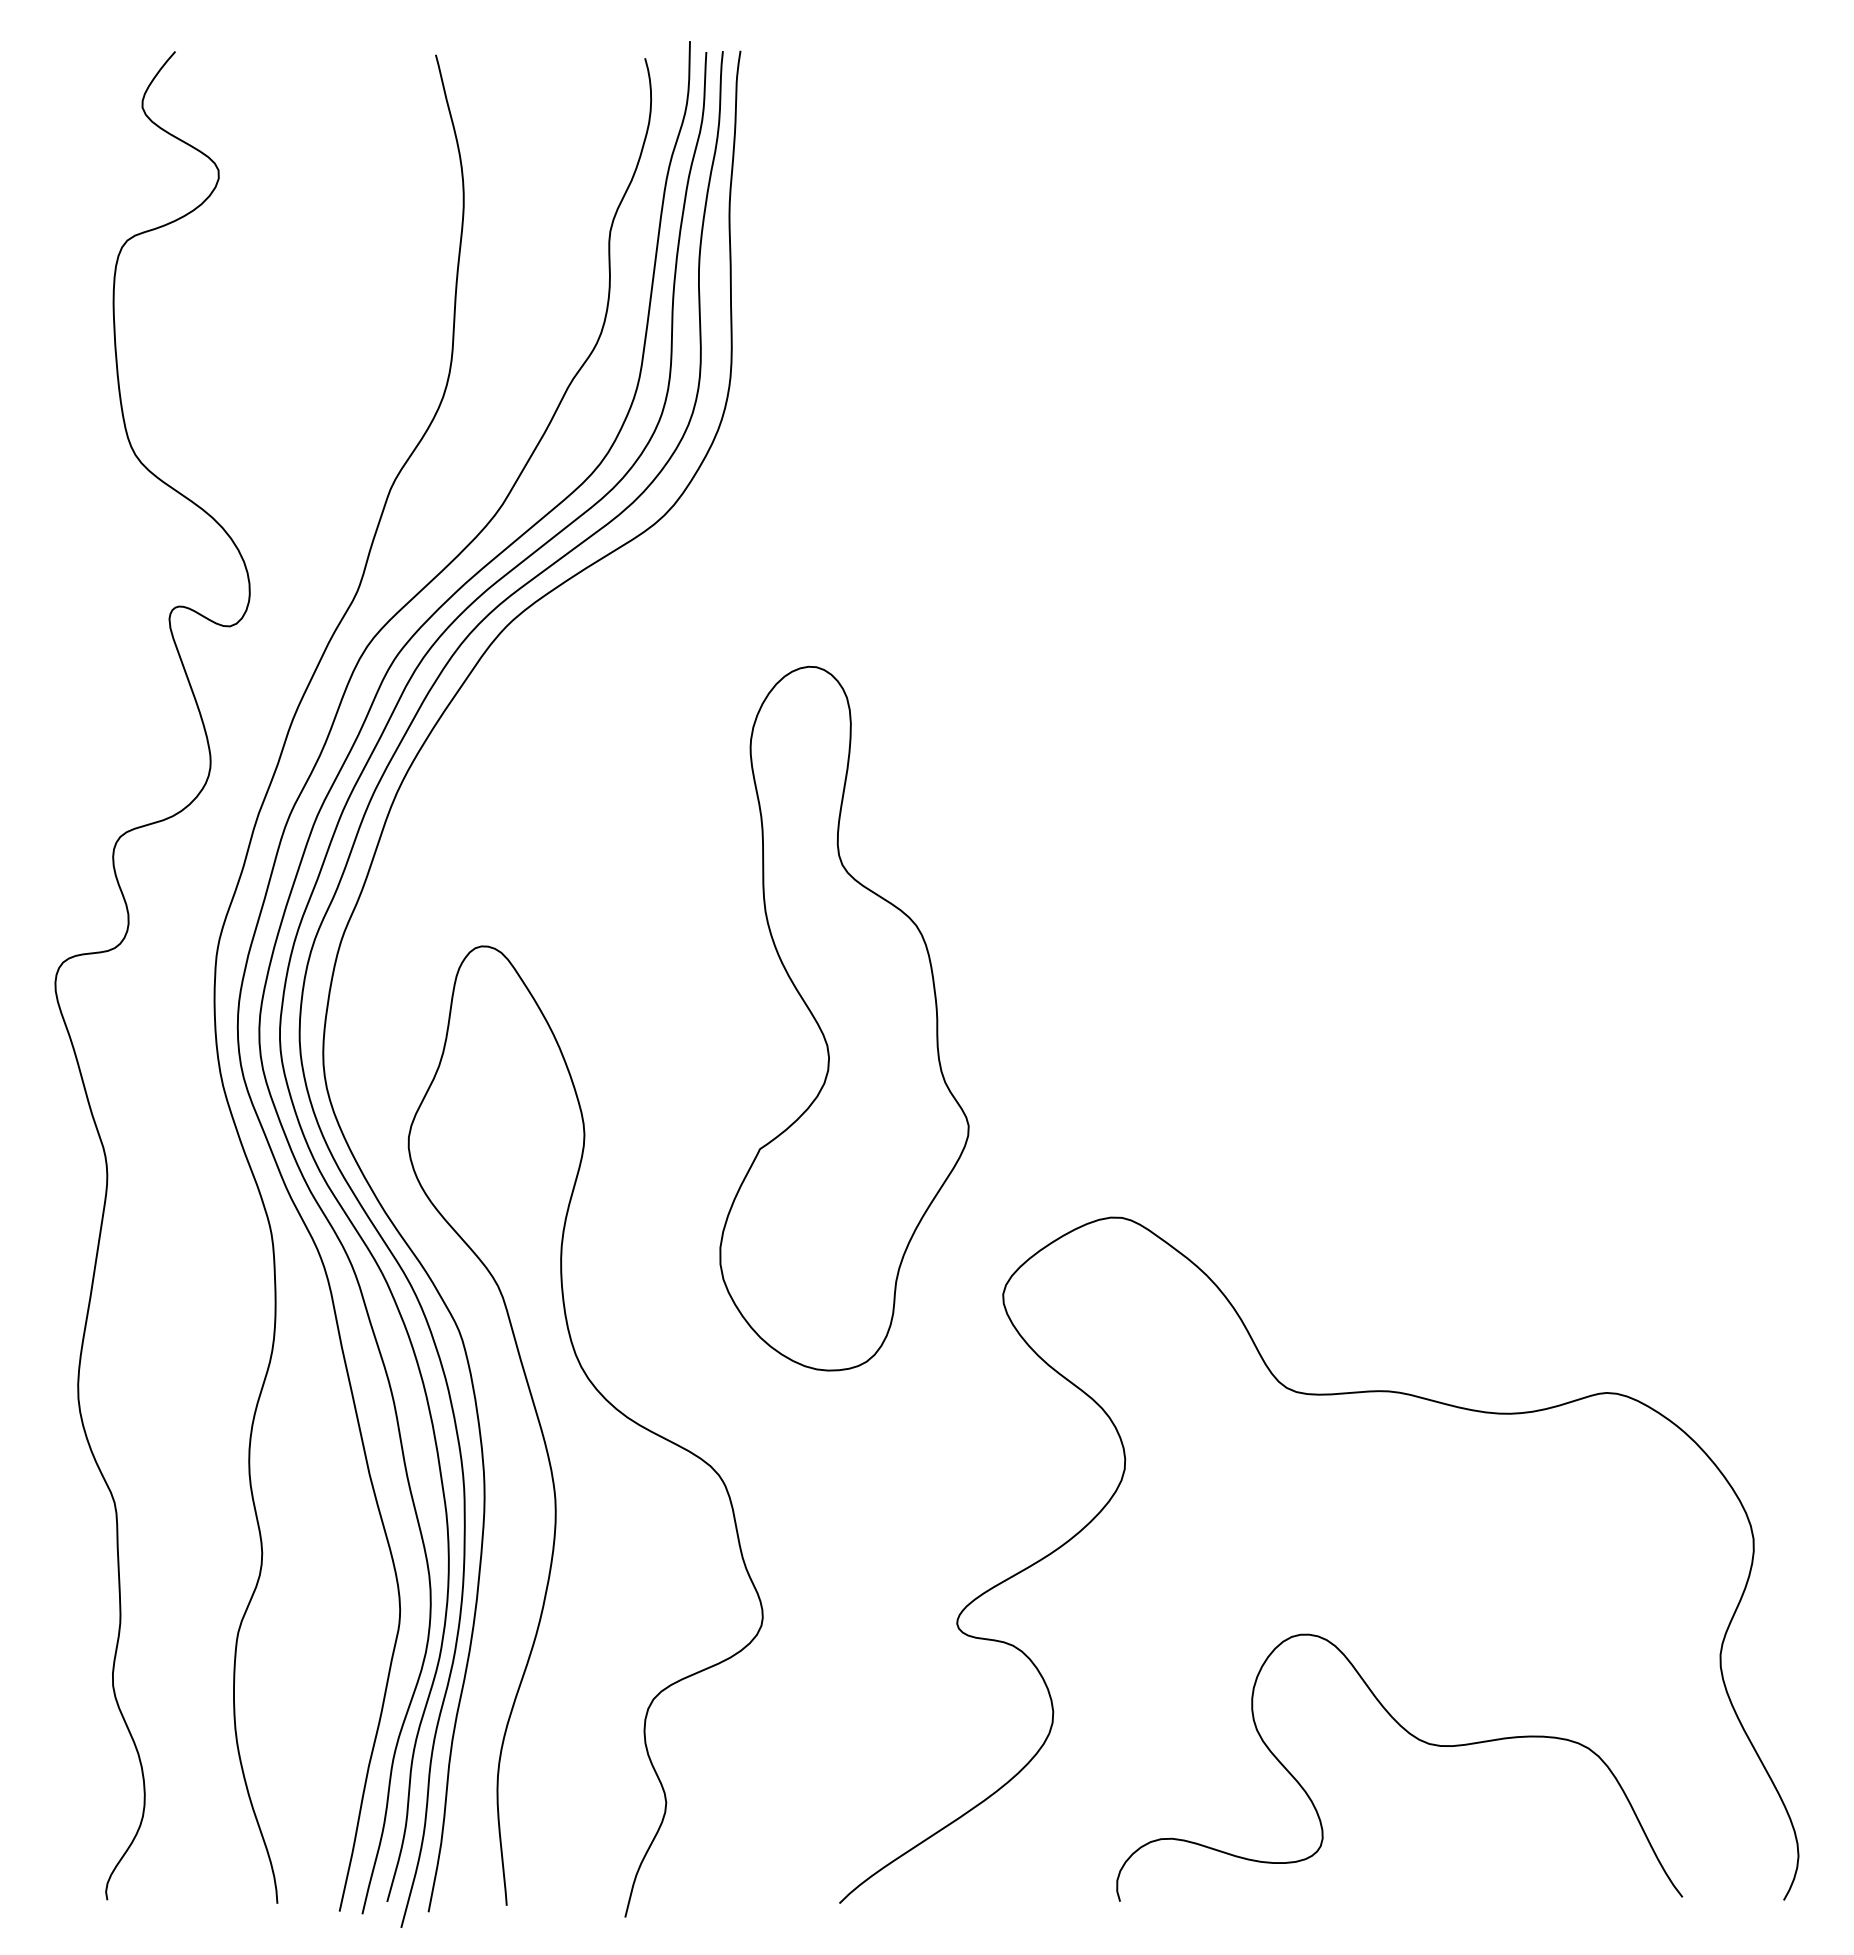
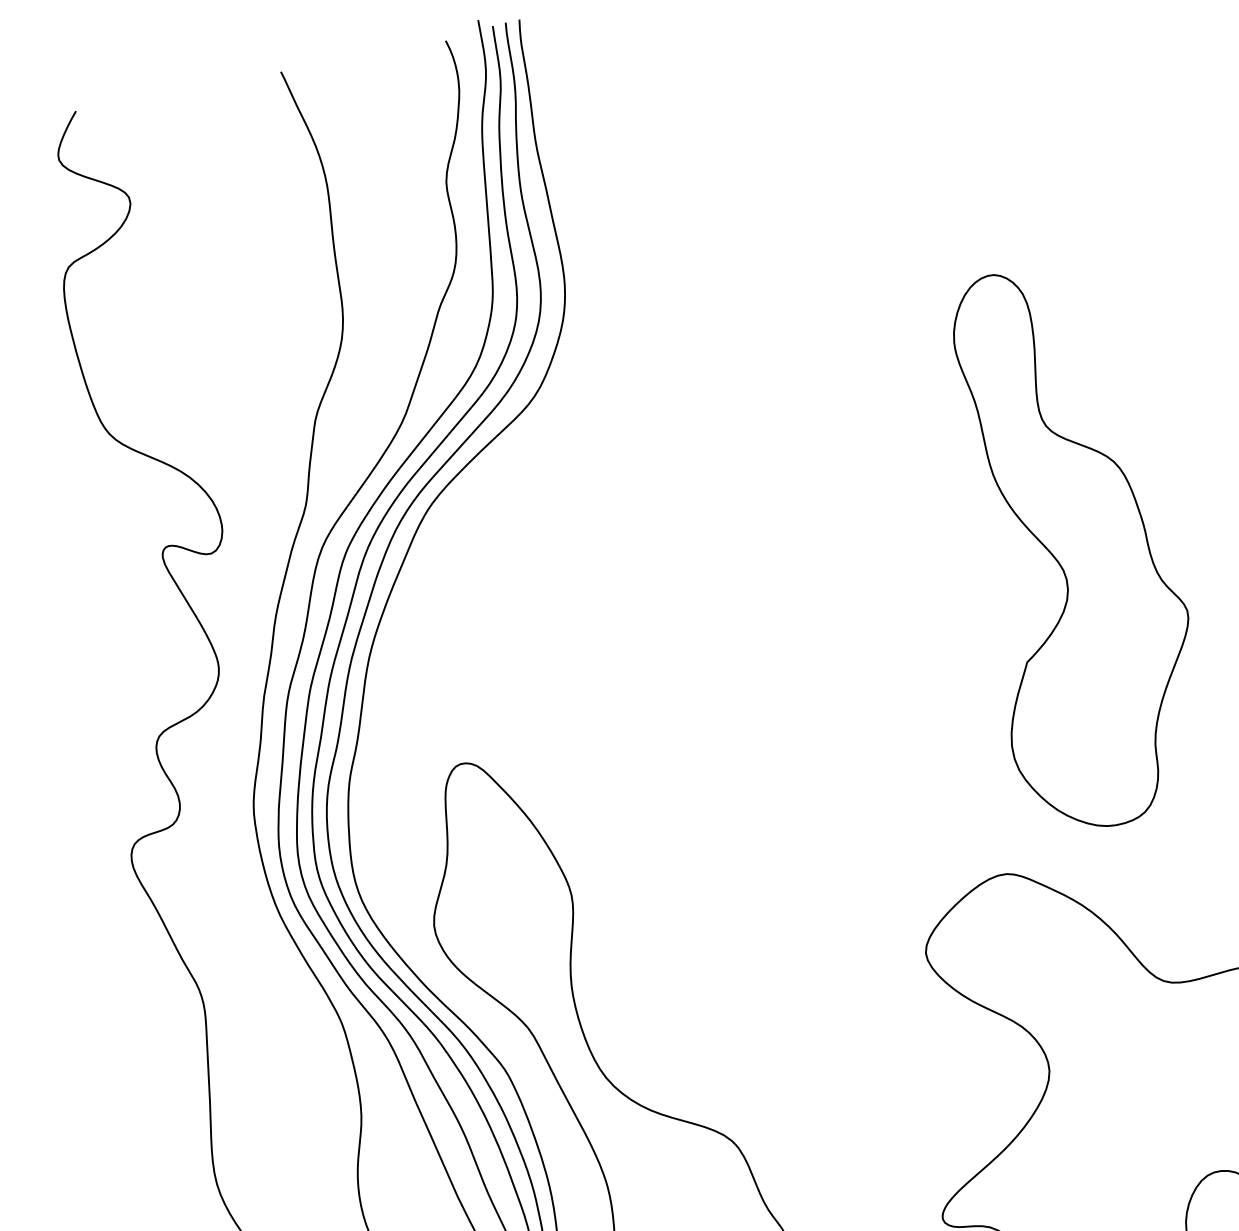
part: (844, 1018) -> (1072, 546), moved

